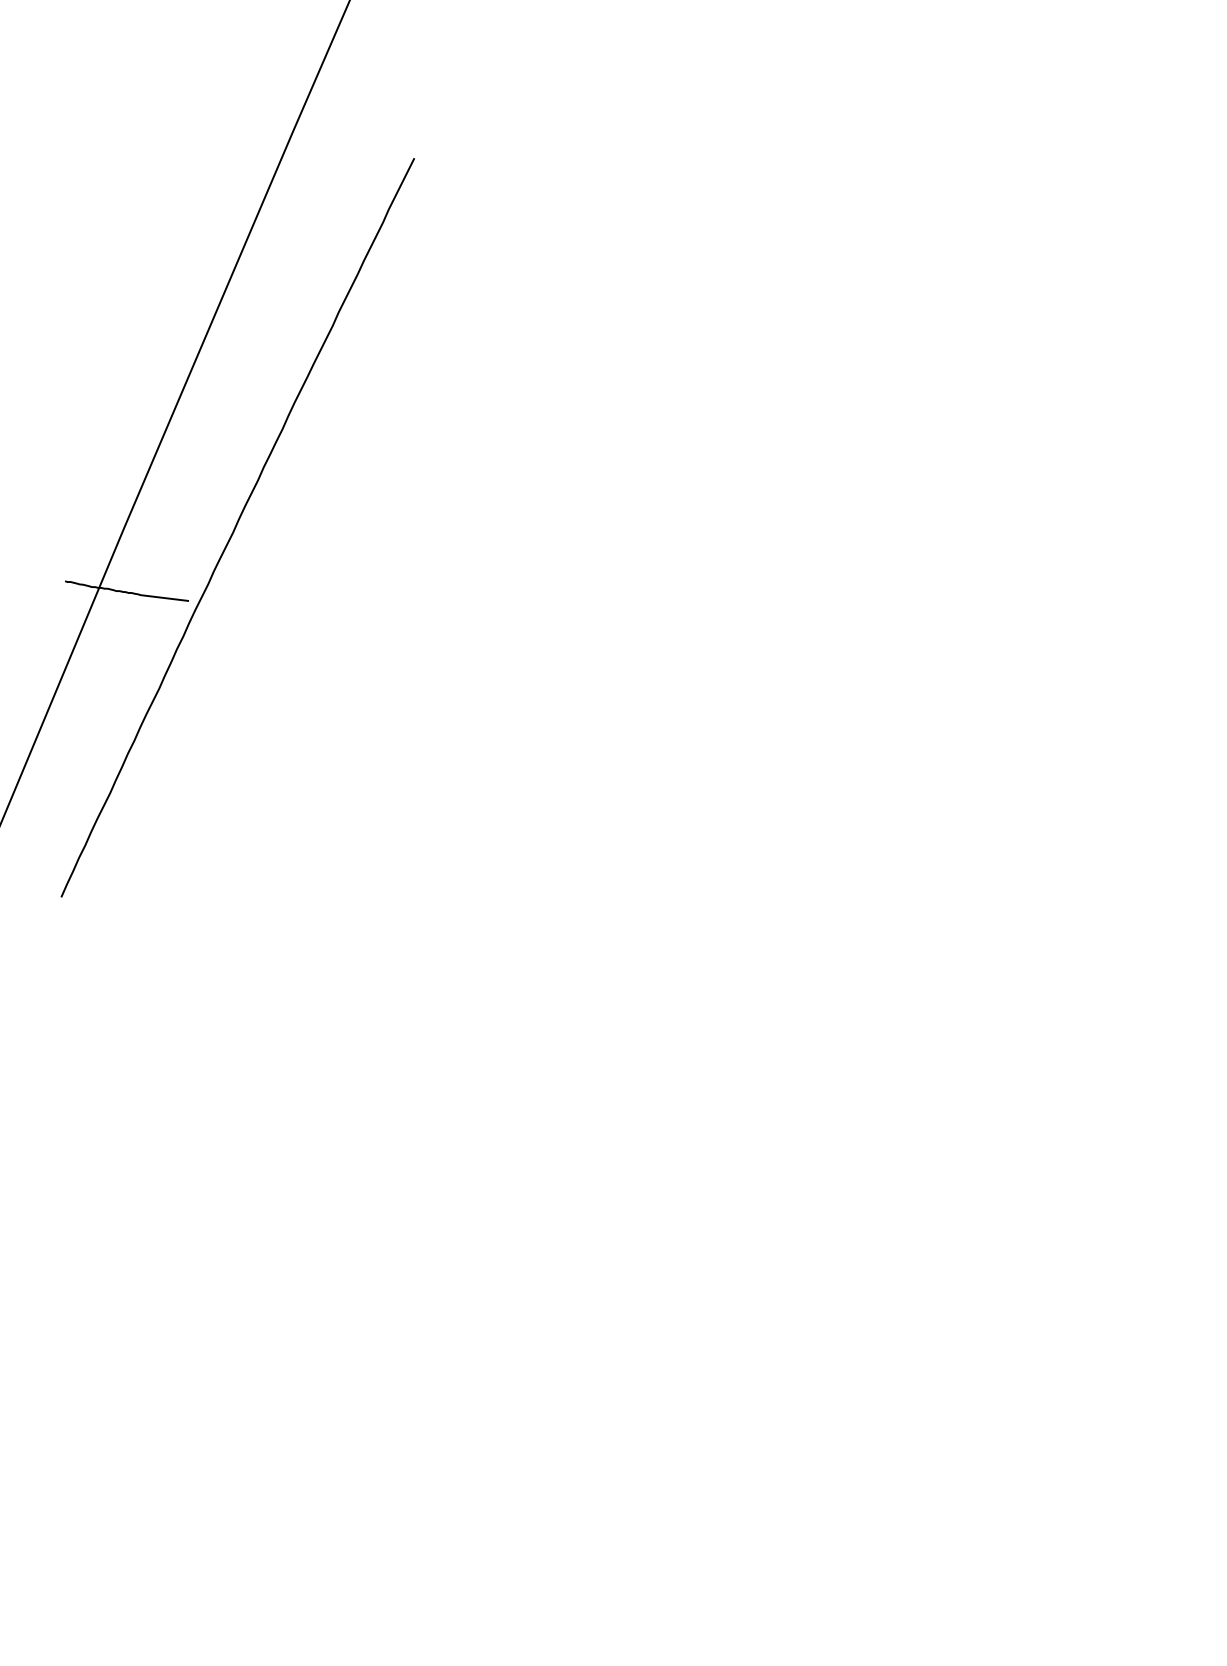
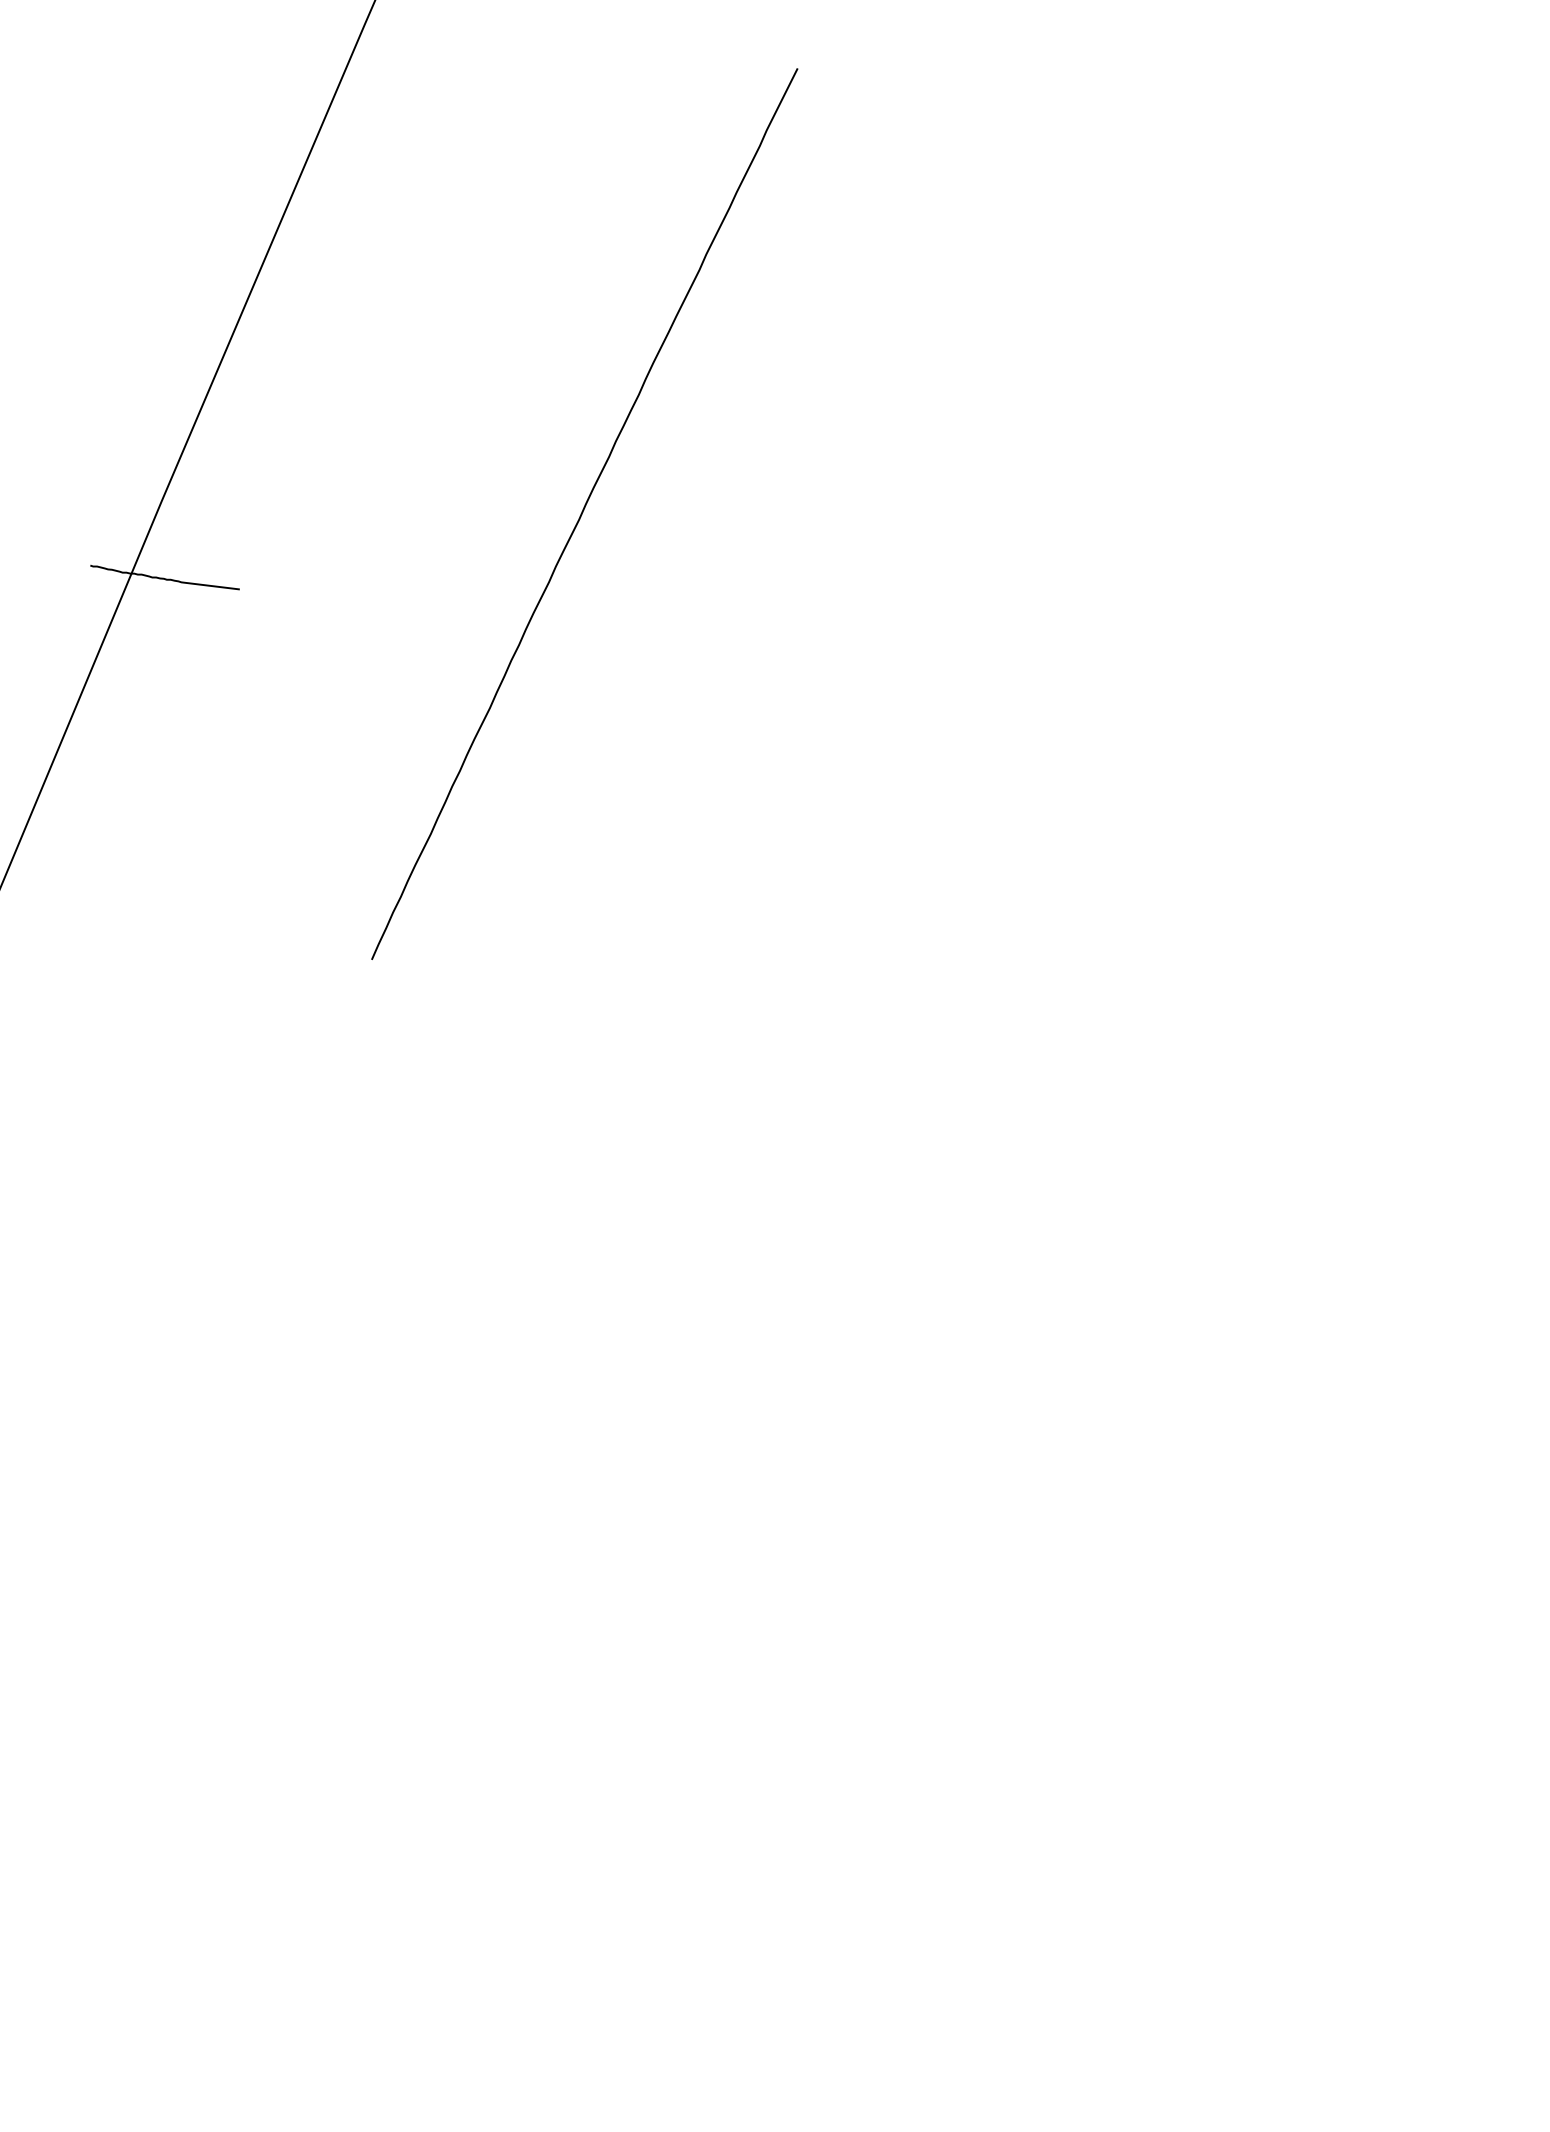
curve: (236, 526) -> (583, 512), moved

